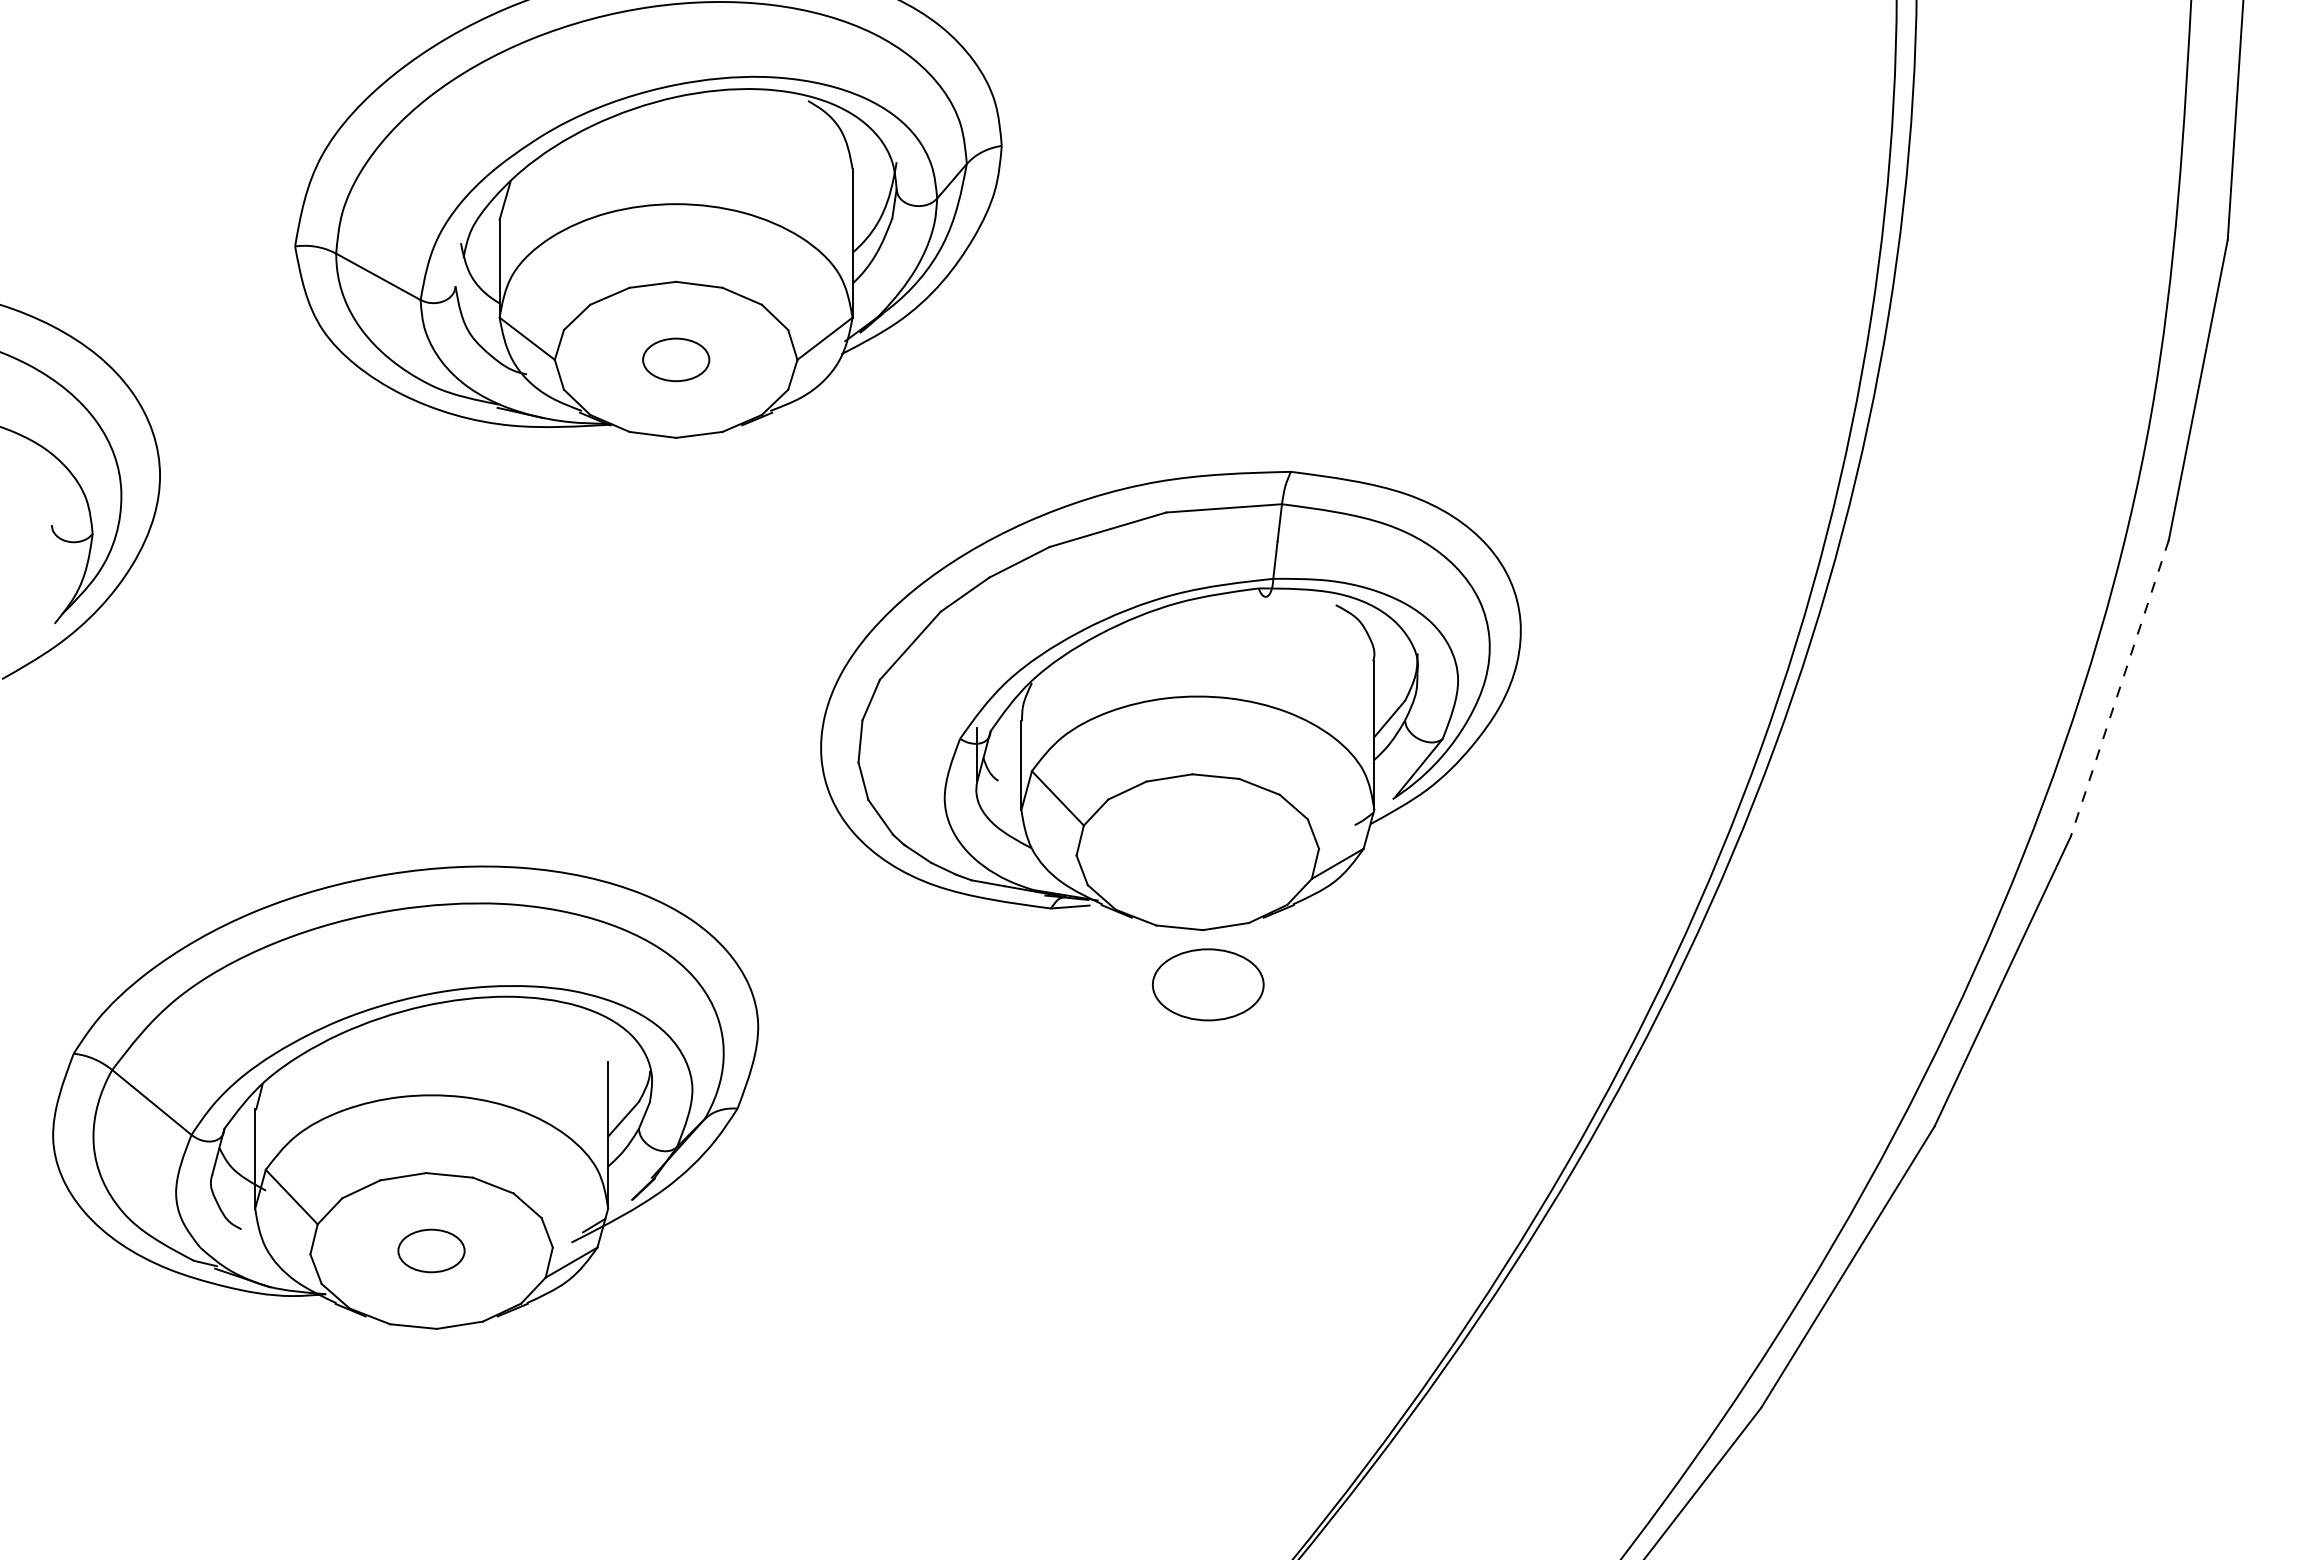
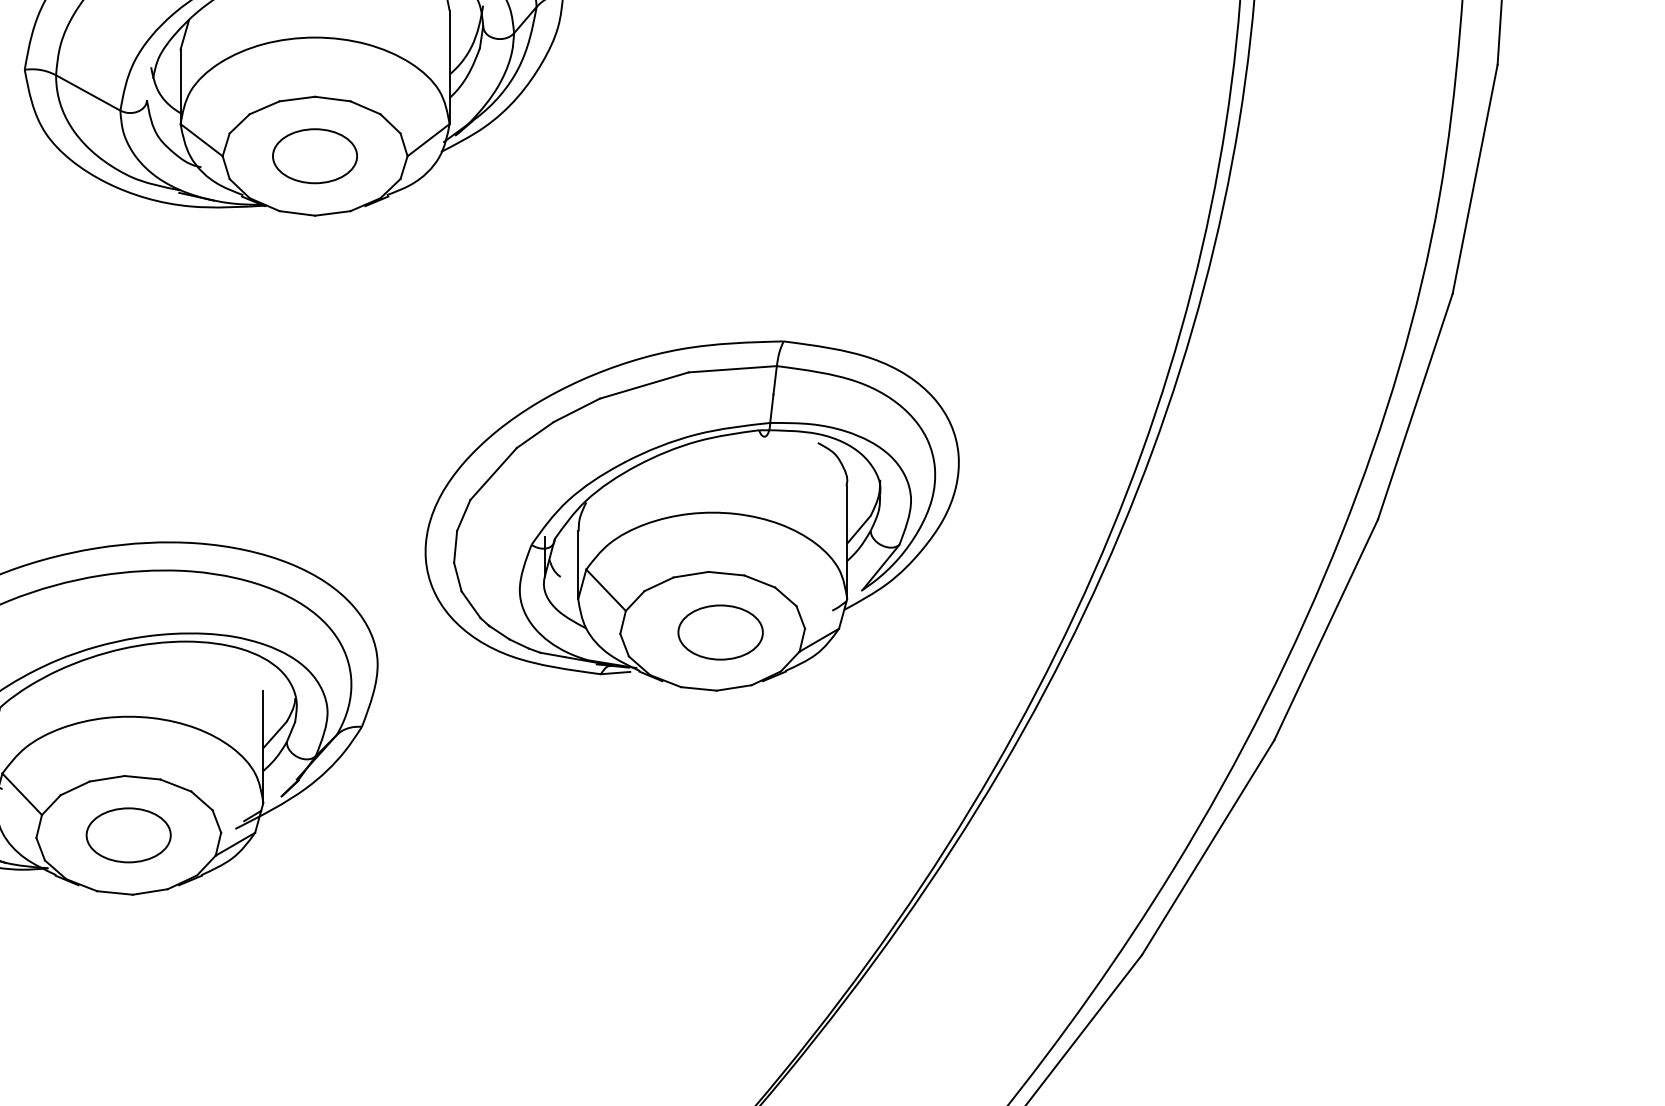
part: (676, 359) -> (315, 155), size x1.67
line: (2119, 688) -> (1415, 406), dashed -> solid
part: (1170, 701) -> (691, 516), moved
part: (431, 1250) -> (128, 834), size x1.67

